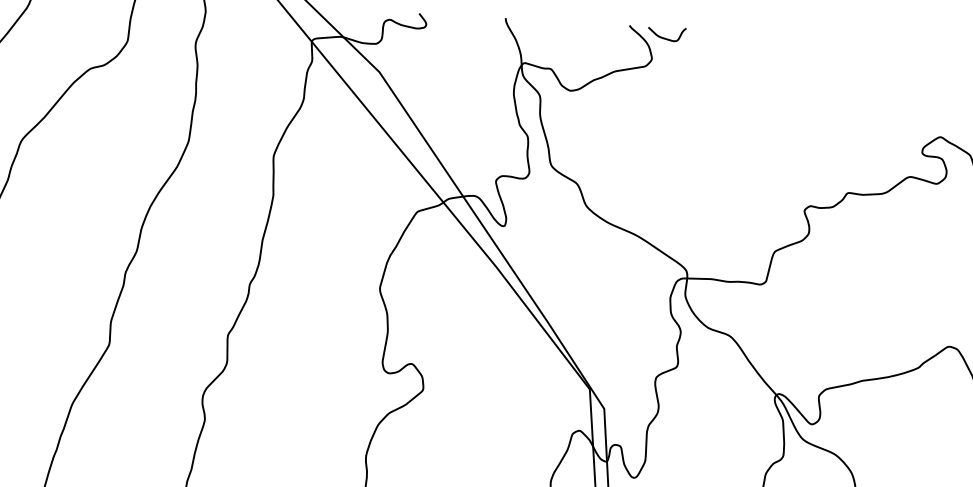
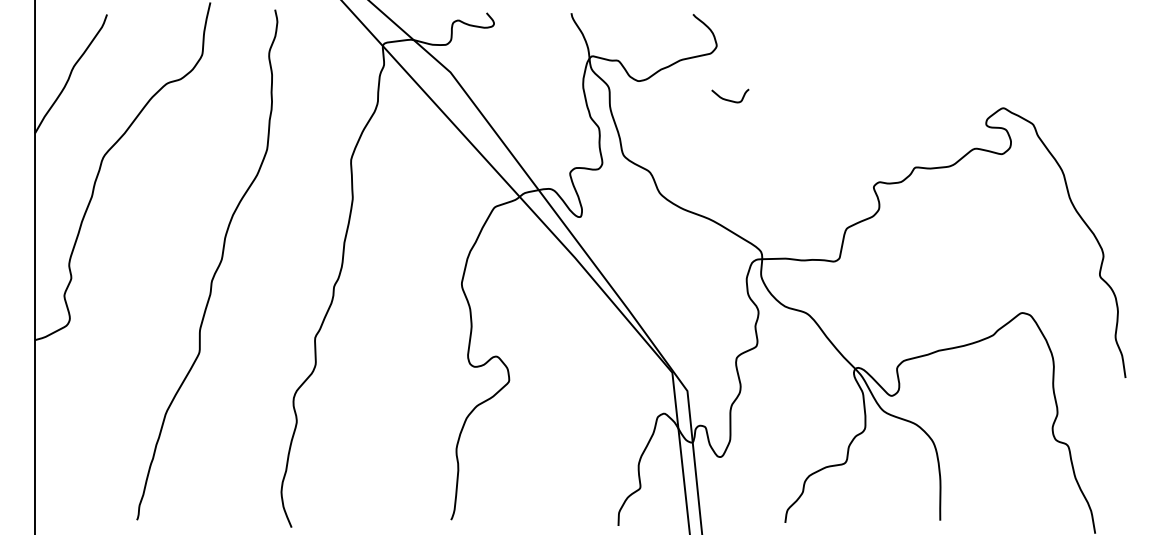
curve: (666, 37) -> (729, 99), moved

